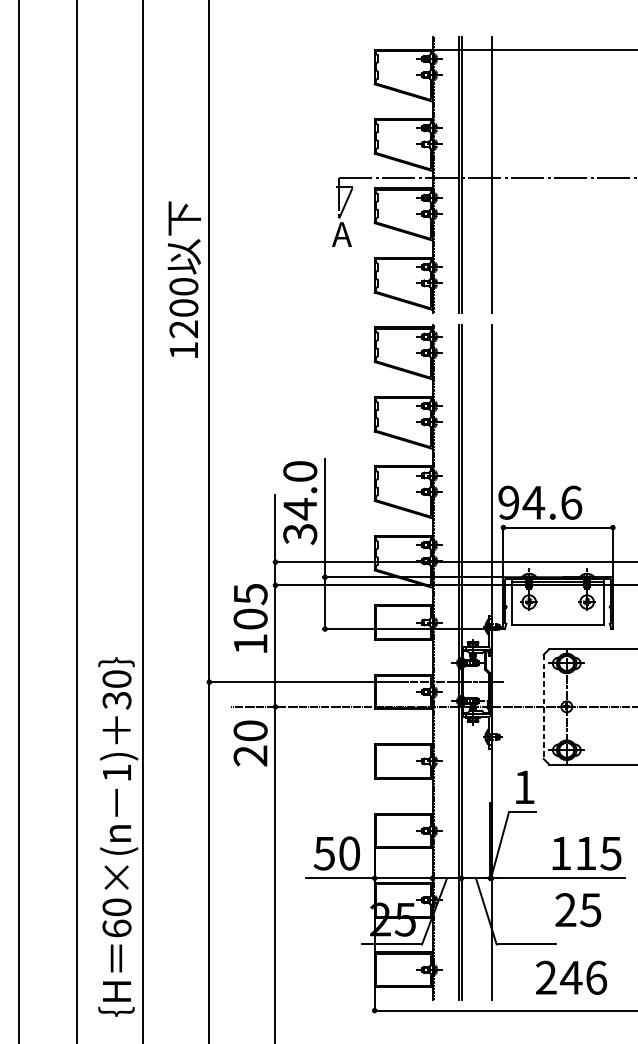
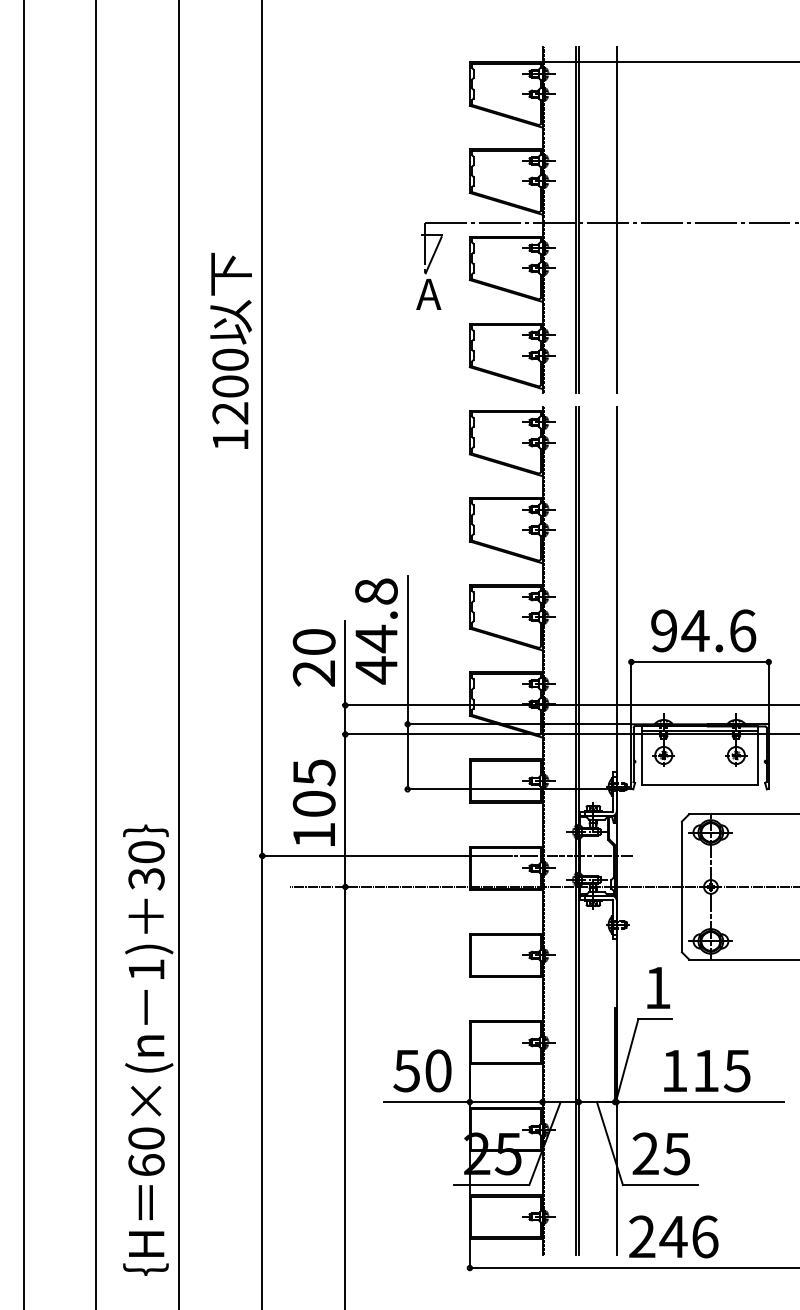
text: (540, 502) -> (703, 630), moved
text: (300, 503) -> (376, 631), 34.0 -> 44.8
text: (250, 618) -> (313, 802), moved
line: (543, 707) -> (681, 887), dashed -> solid
text: (250, 743) -> (313, 657), moved
text: (587, 853) -> (707, 1071), moved
text: (577, 909) -> (660, 1153), moved
text: (571, 977) -> (673, 1236), moved

